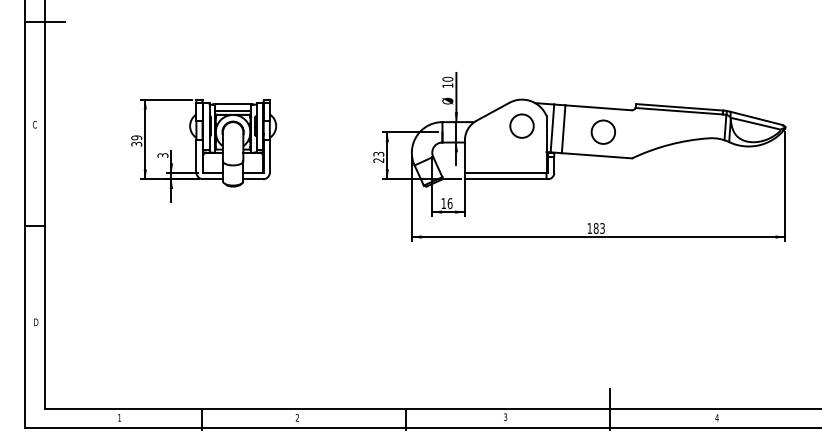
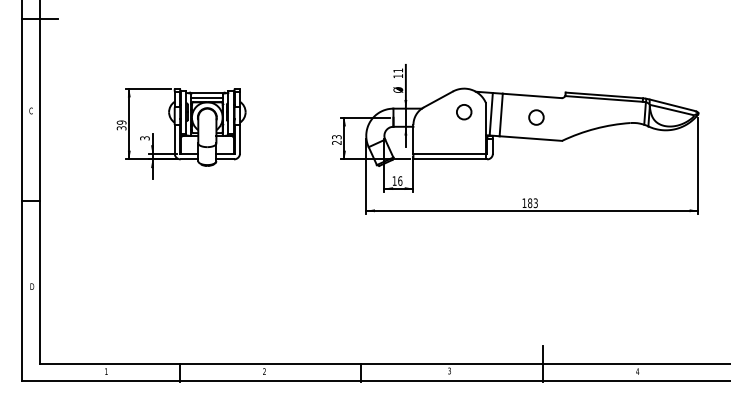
text: (447, 78) -> (397, 69), 10 -> 11
circle: (521, 125) -> (463, 111), size x0.7
circle: (602, 131) -> (535, 116), size x0.7

